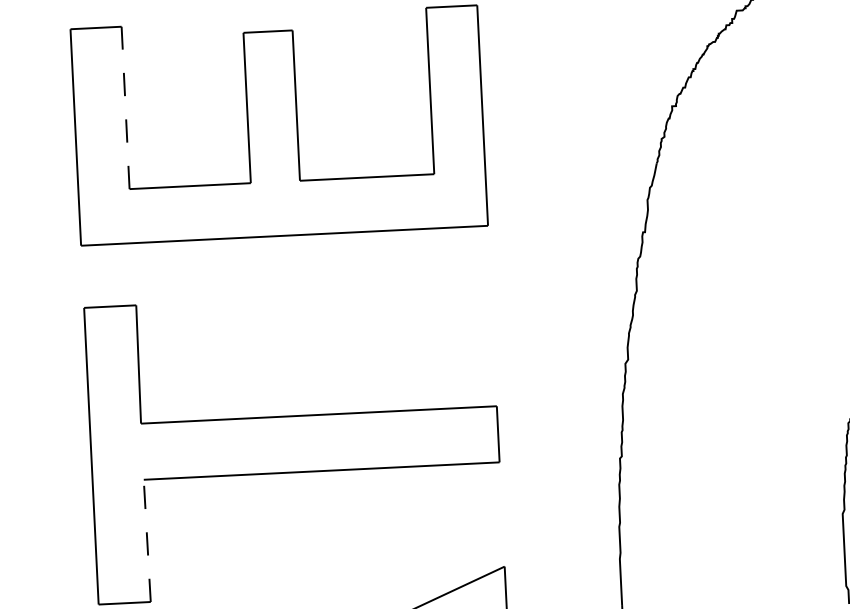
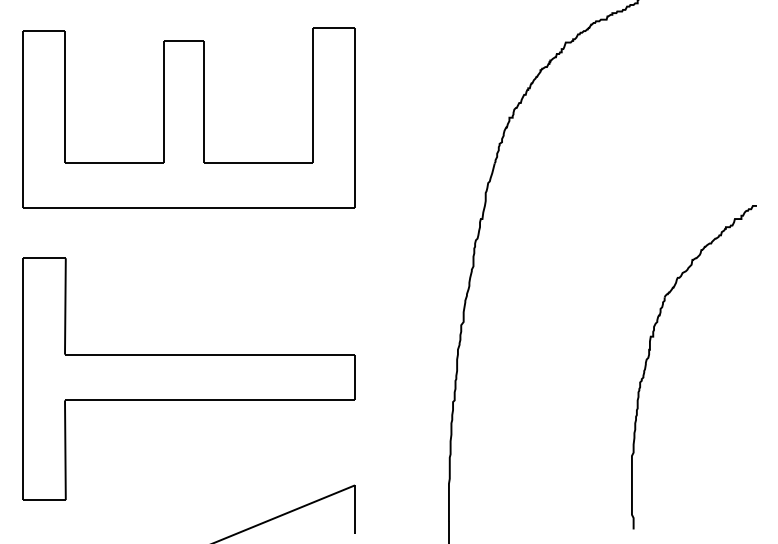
line: (126, 106) -> (65, 96), dashed -> solid
line: (147, 541) -> (65, 450), dashed -> solid

